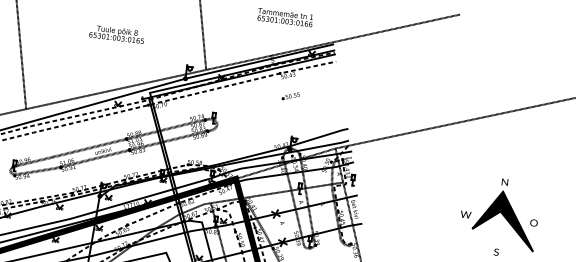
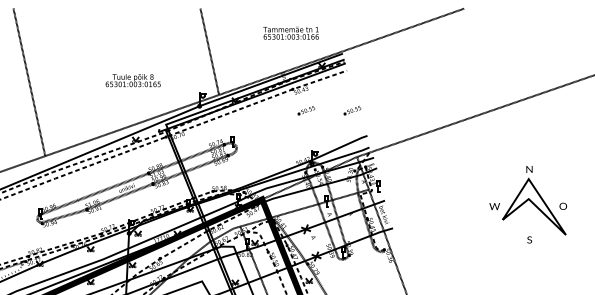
text: (116, 34) -> (132, 80), moved
part: (336, 101) -> (352, 110), added
fill: (505, 220) -> (534, 207), removed

